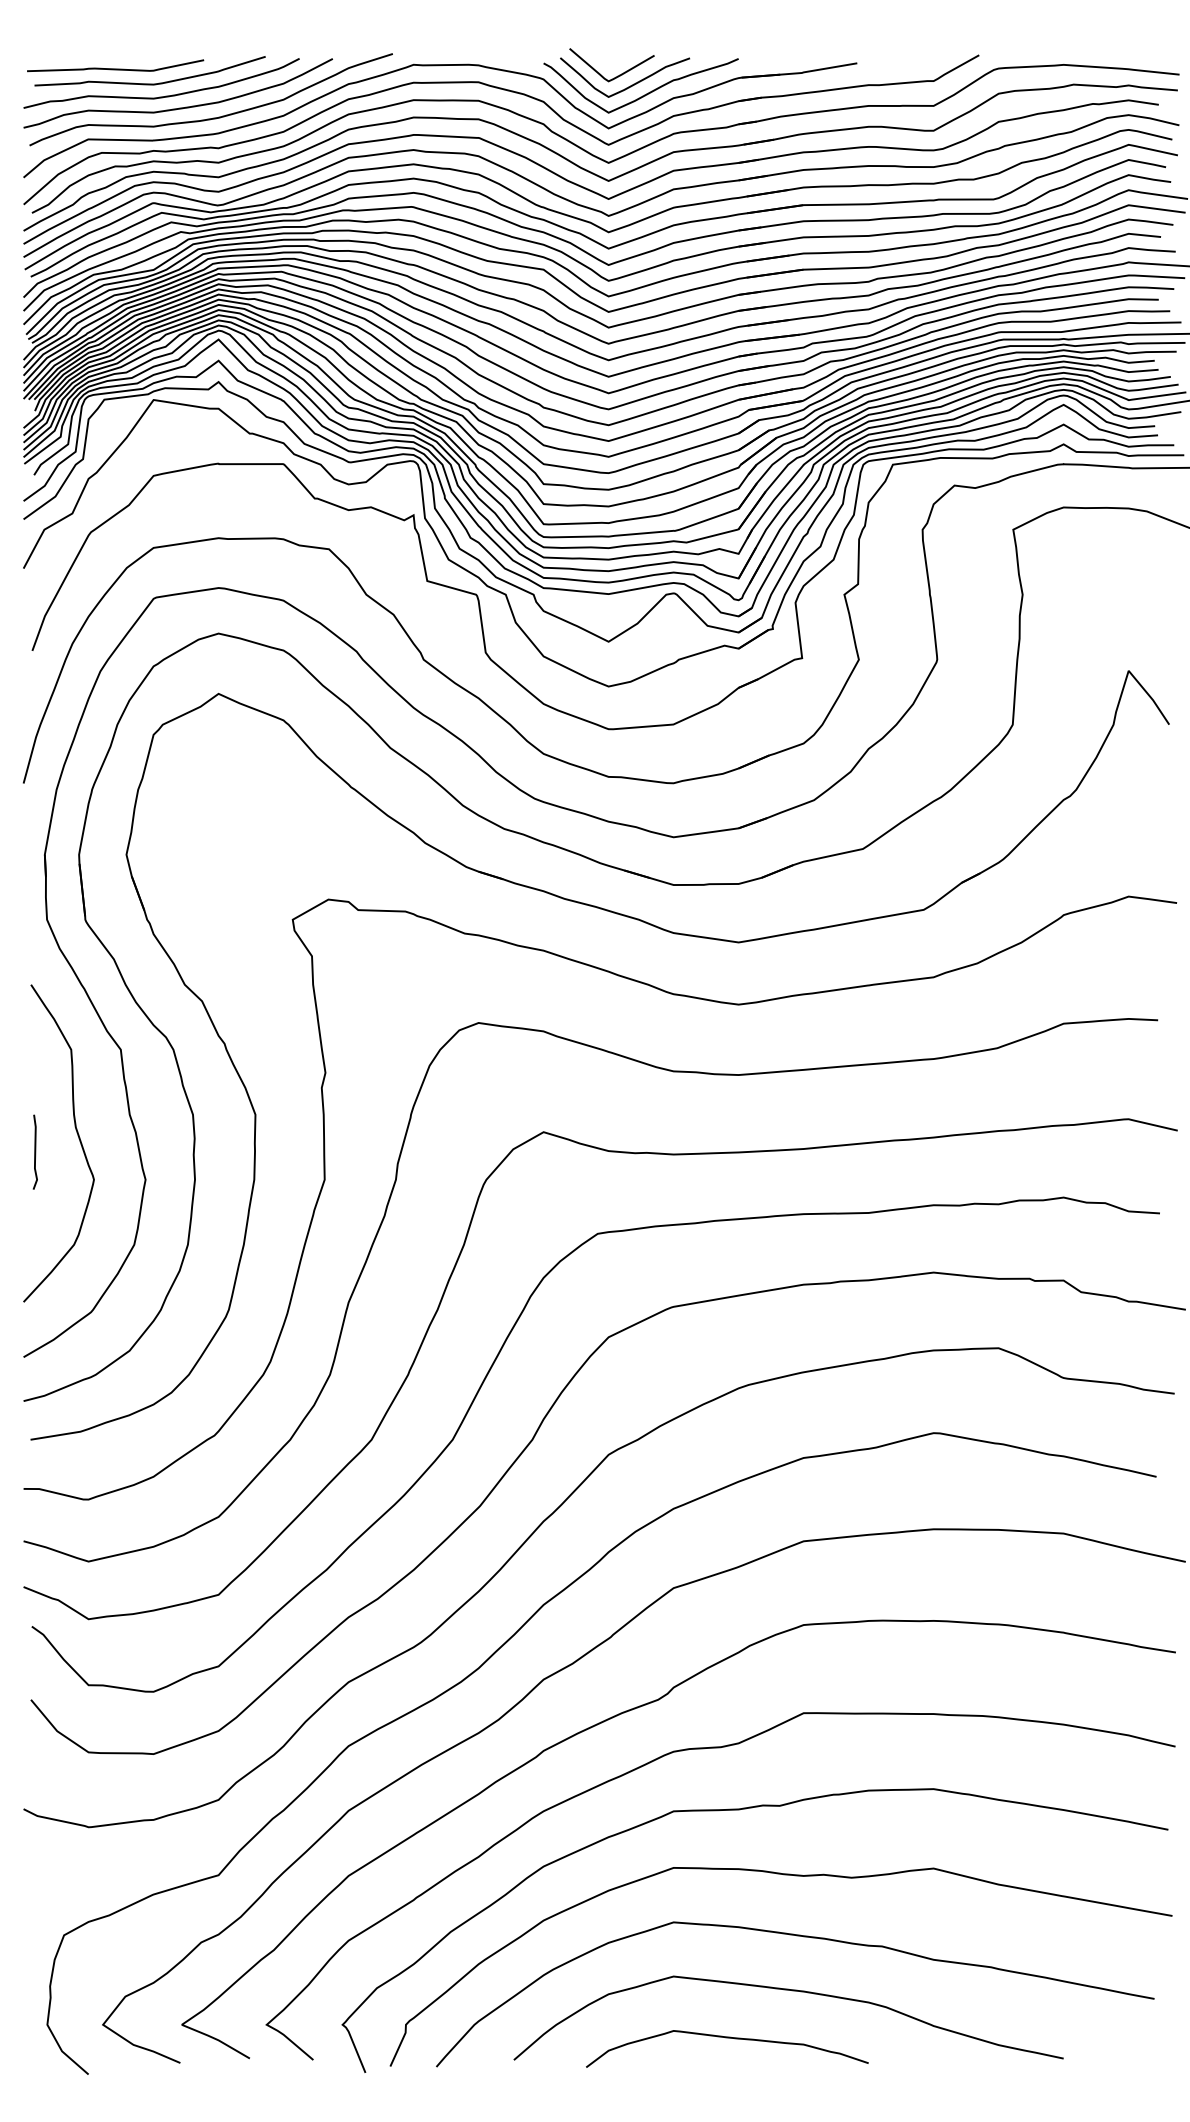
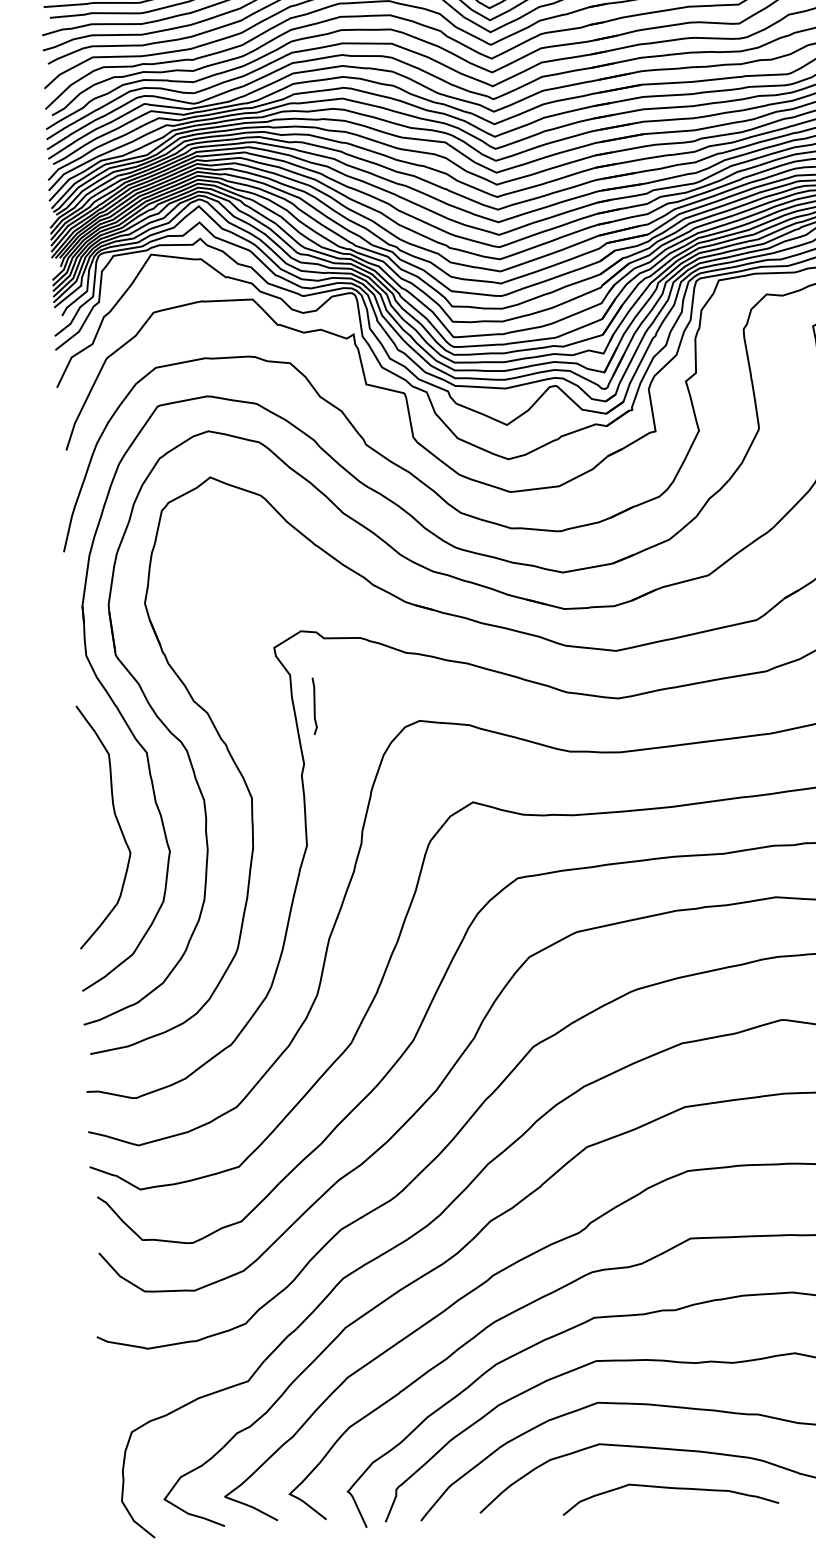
line: (34, 1151) -> (314, 705), moved
curve: (727, 2038) -> (670, 1488), moved

